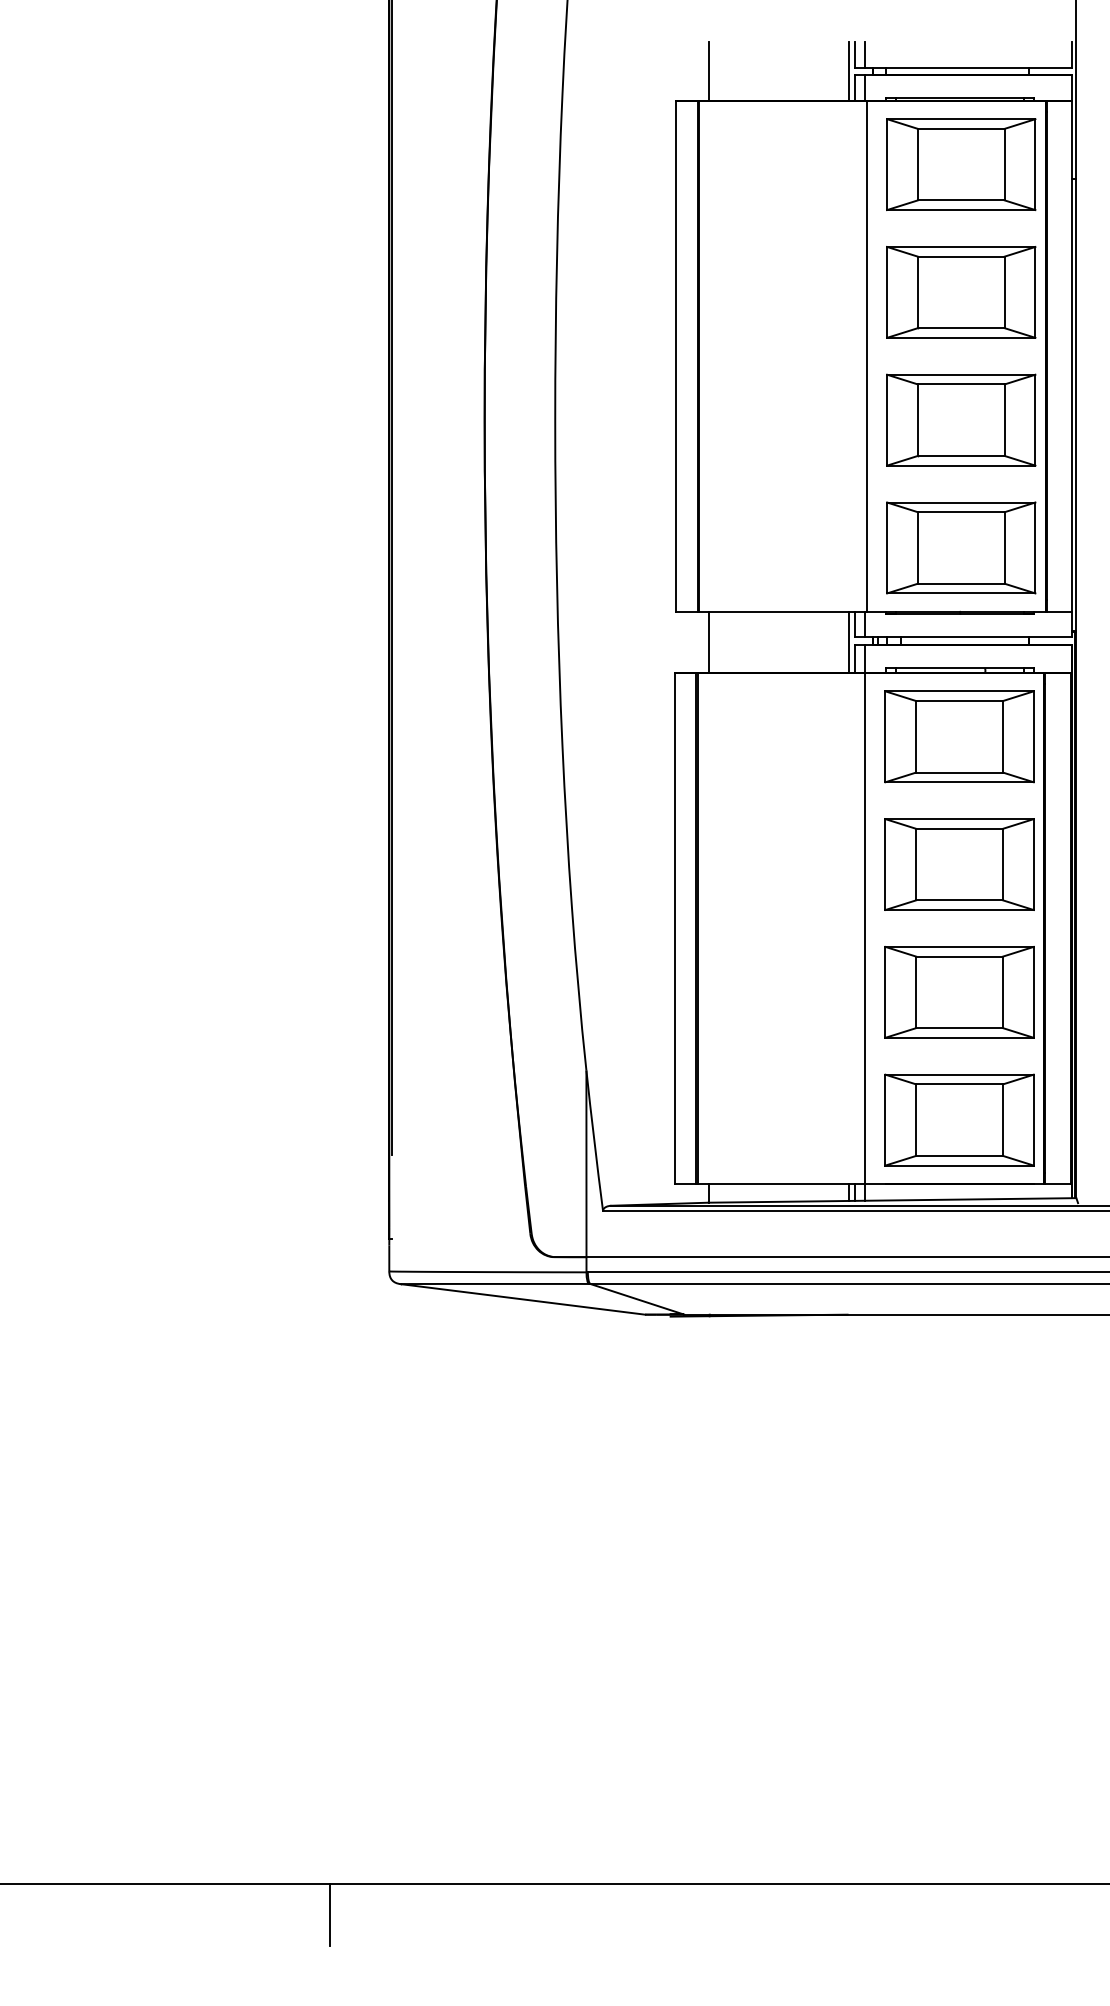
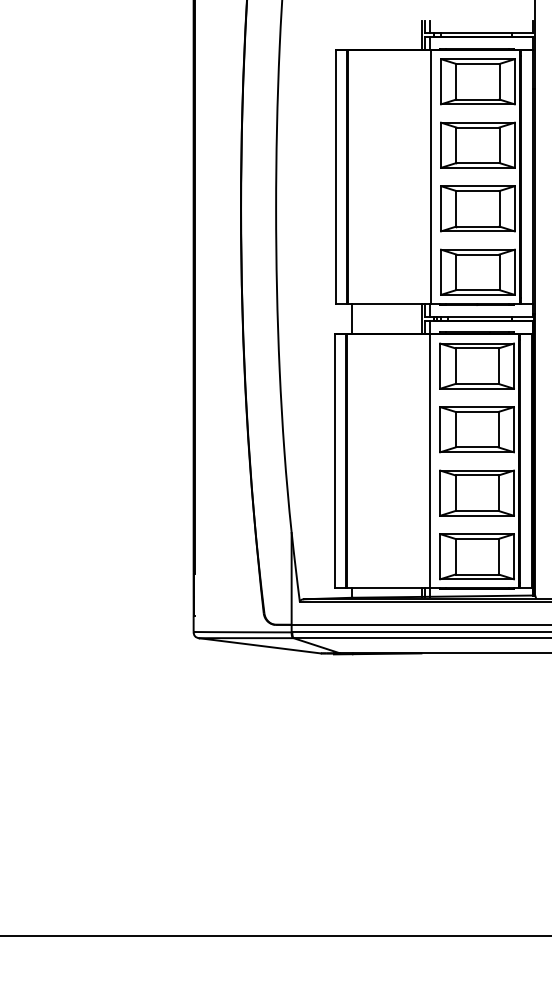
line: (708, 71) -> (352, 35), removed
line: (330, 1914) -> (164, 951), removed

